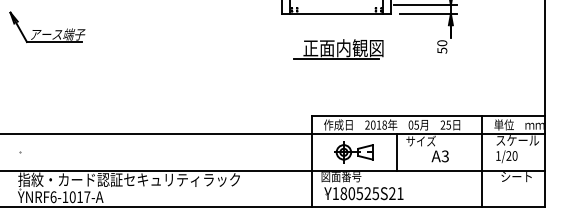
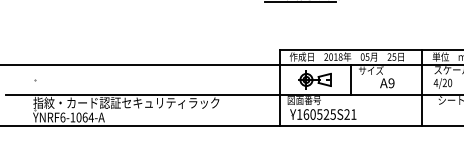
text: (498, 155) -> (436, 82), 1/20 -> 4/20
text: (444, 156) -> (390, 83), A3 -> A9
text: (343, 193) -> (306, 114), Y180525S21 -> Y160525S21
text: (83, 197) -> (88, 117), YNRF6-1017-A -> YNRF6-1064-A

